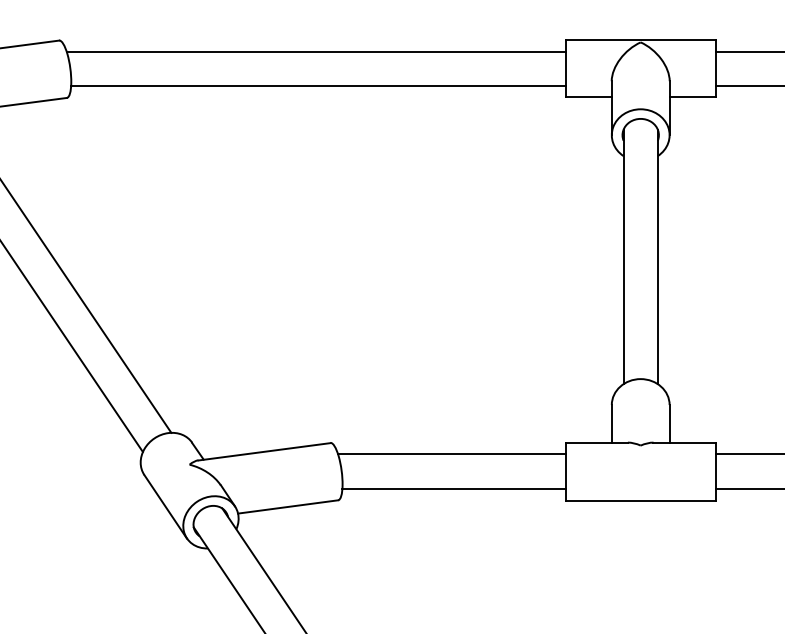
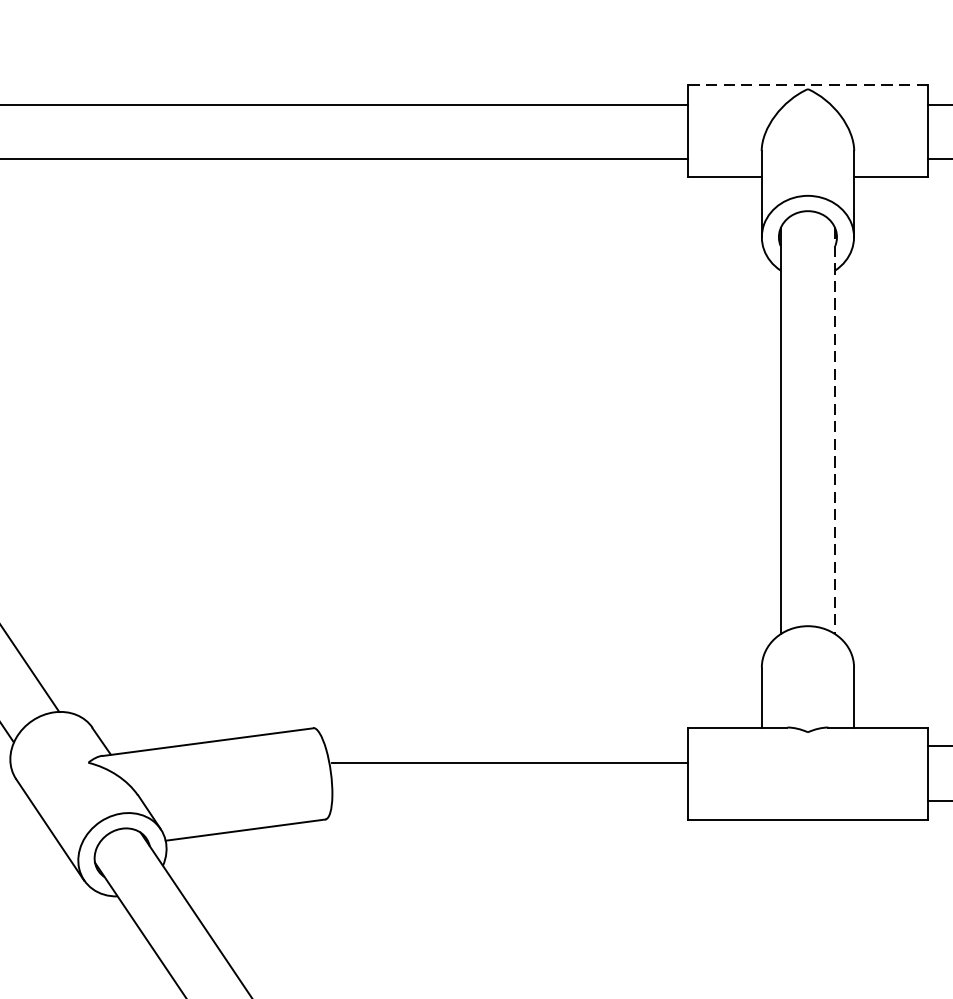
line: (640, 39) -> (807, 84), solid -> dashed
line: (657, 257) -> (834, 432), solid -> dashed
line: (451, 454) -> (506, 746), removed
line: (453, 488) -> (509, 762), moved

